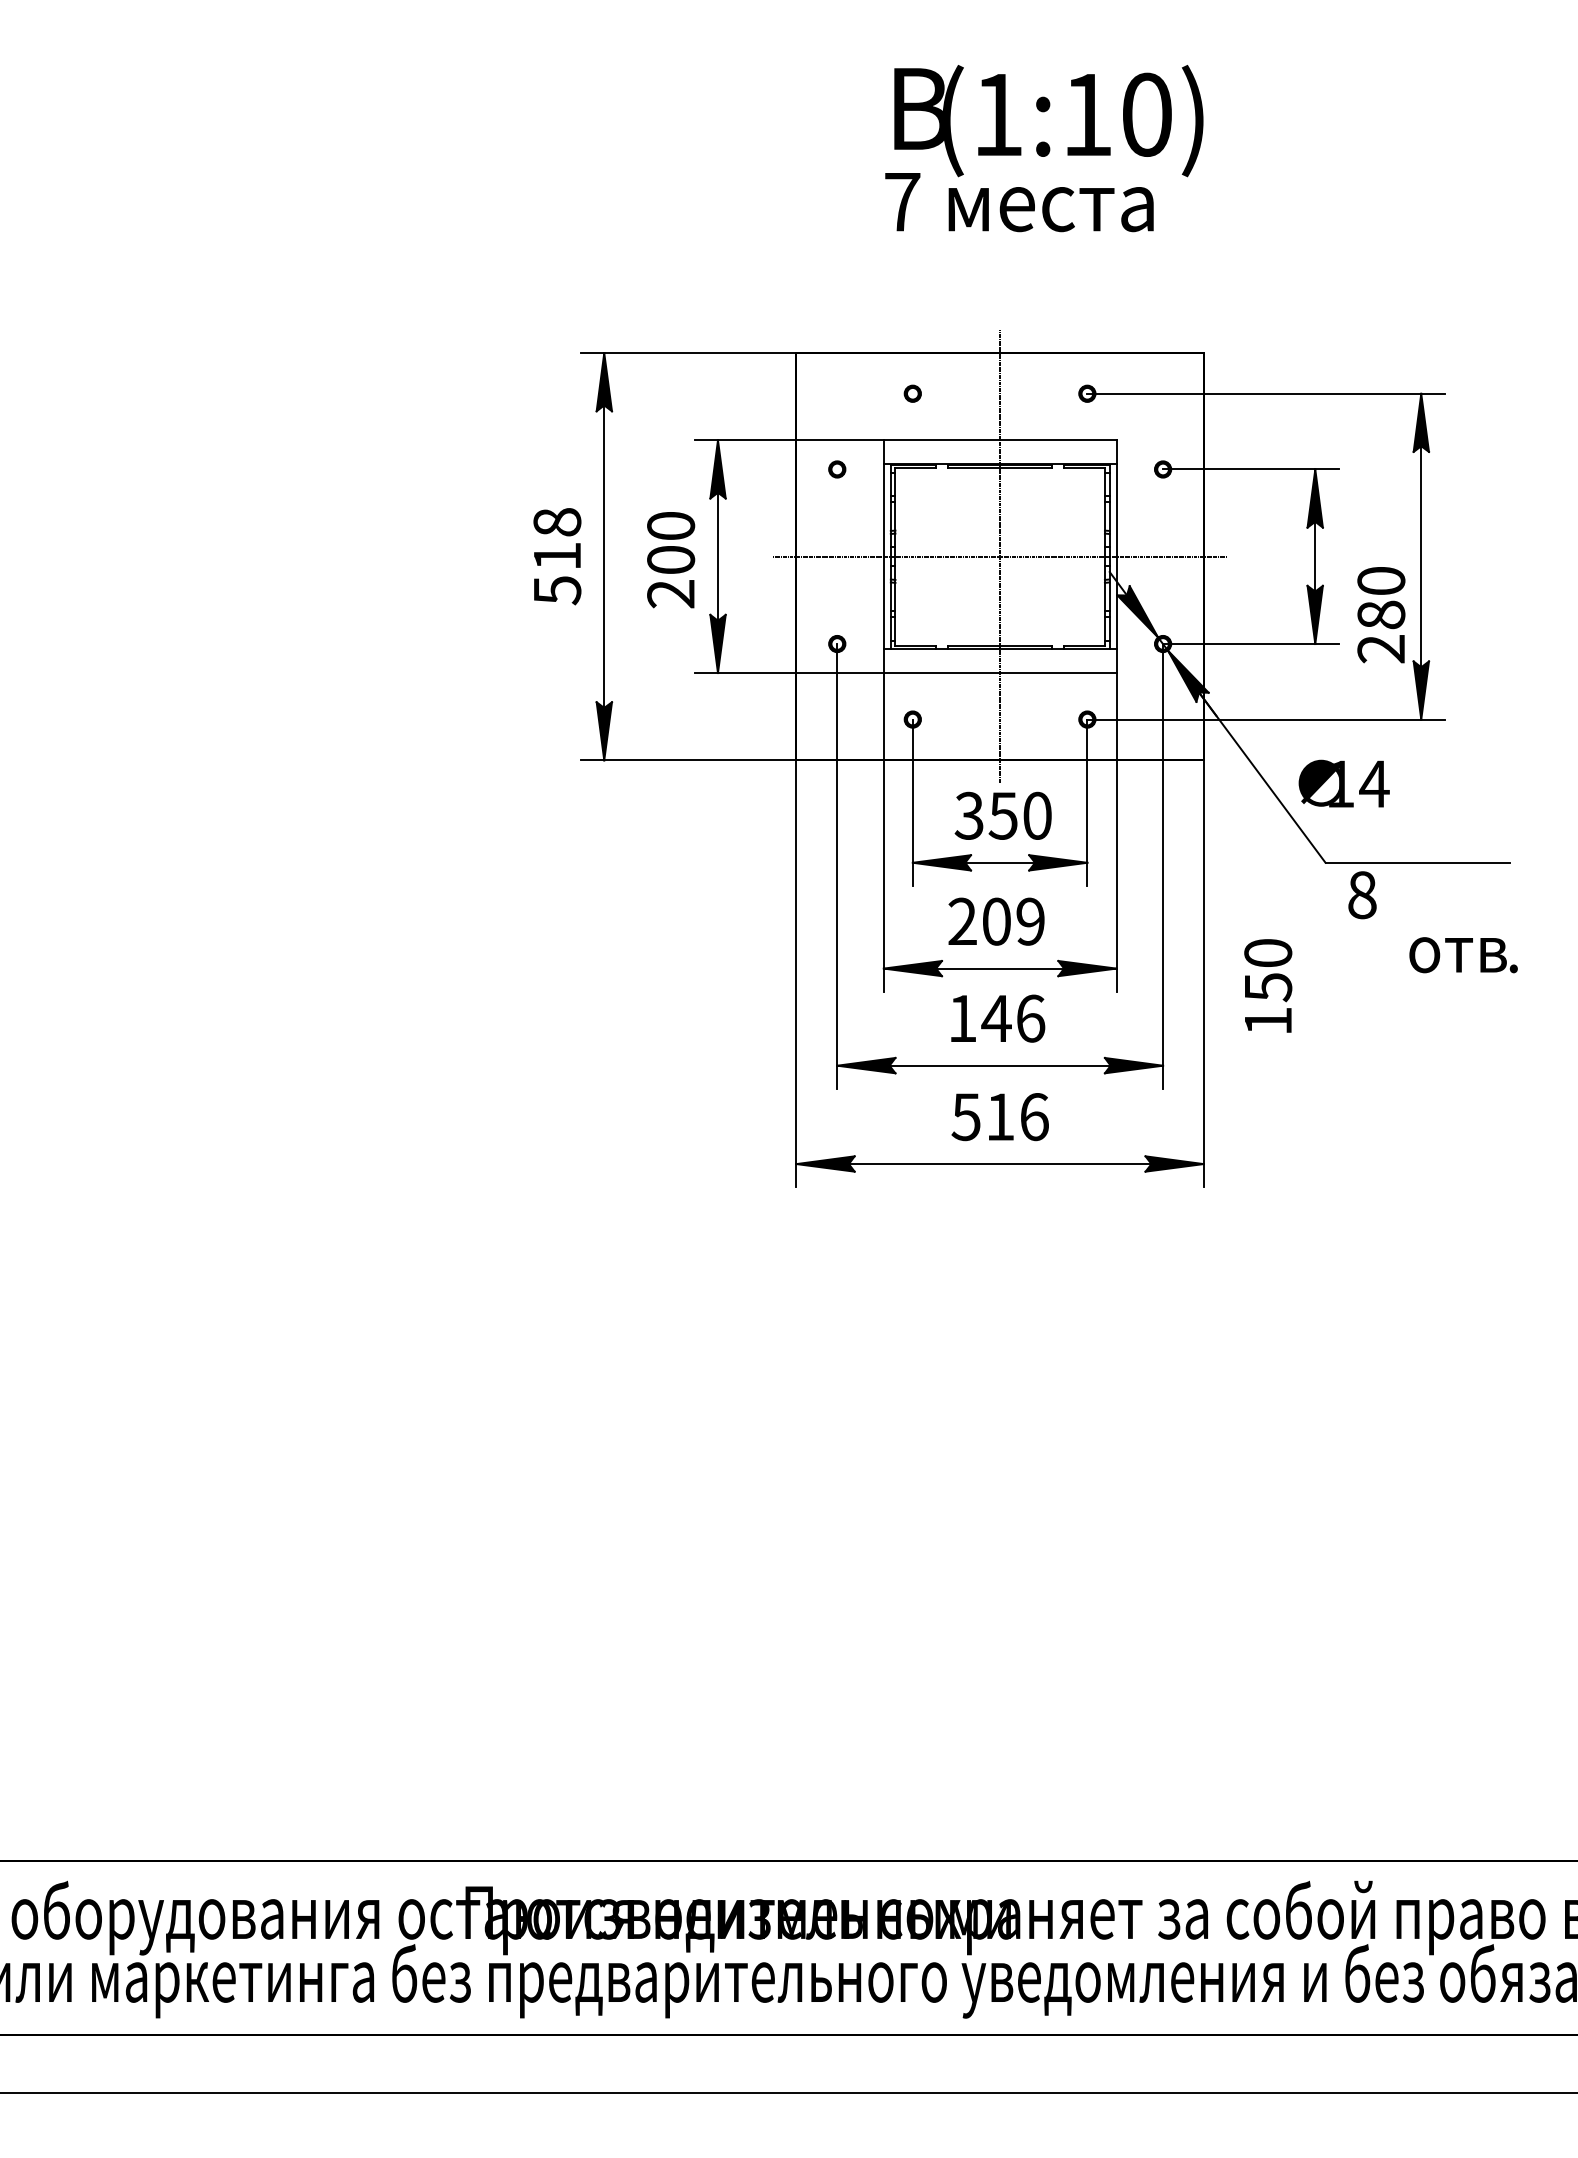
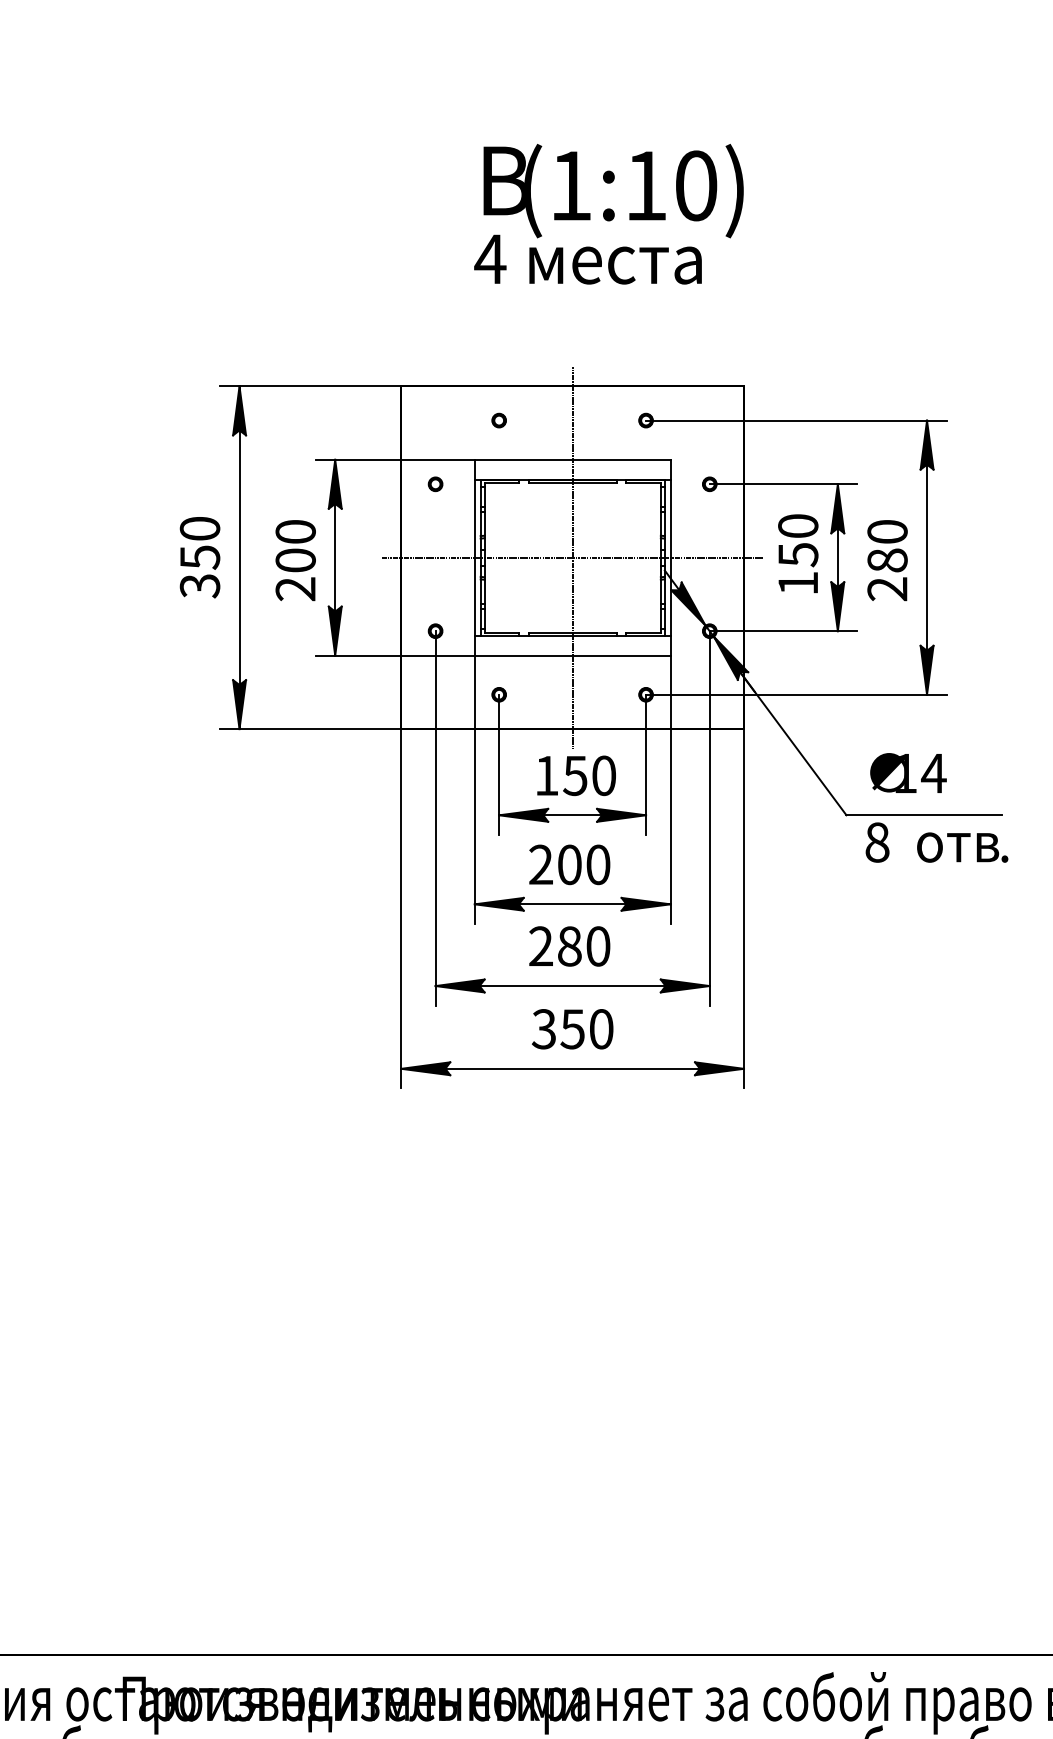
text: (902, 202) -> (490, 259), 7 -> 4
text: (557, 556) -> (200, 557), 518 -> 350
text: (1381, 615) -> (887, 560), moved
text: (1343, 783) -> (907, 772), moved
text: (968, 815) -> (546, 775), 350 -> 150
text: (1030, 921) -> (598, 864), 209 -> 200
text: (1463, 955) -> (962, 847), moved
text: (1268, 985) -> (798, 553), moved
text: (996, 1018) -> (569, 946), 146 -> 280
text: (999, 1117) -> (572, 1029), 516 -> 350

